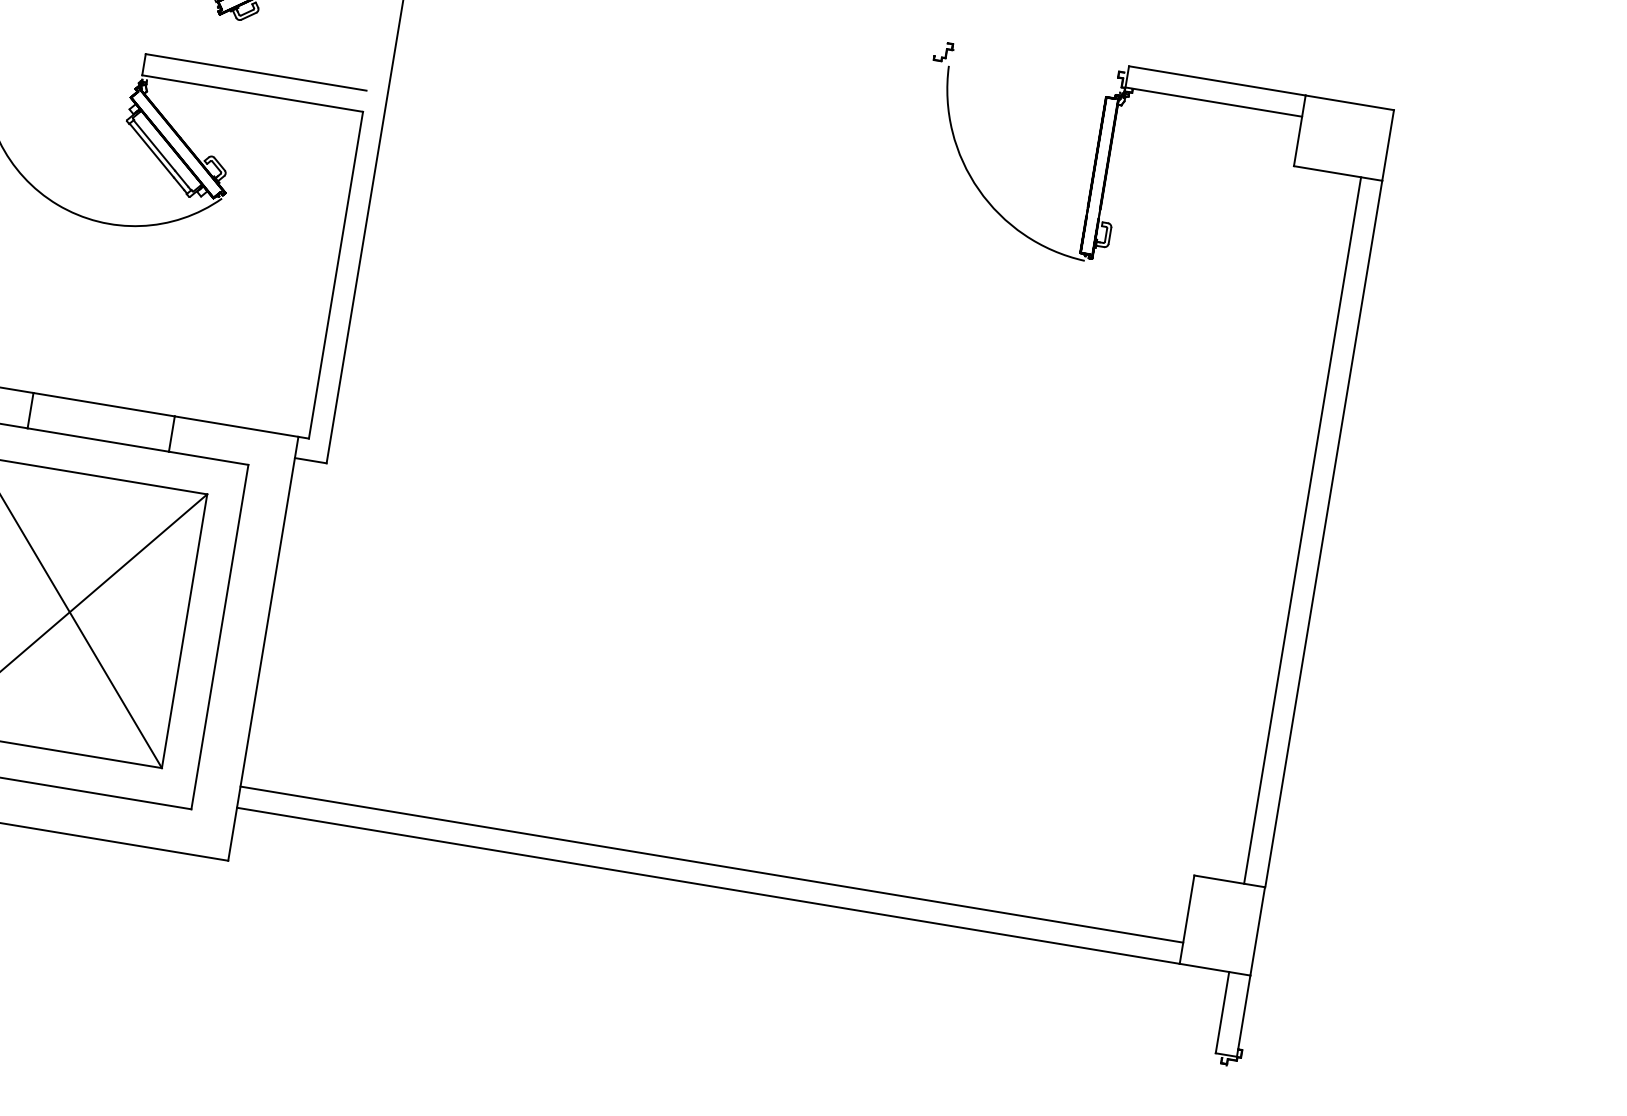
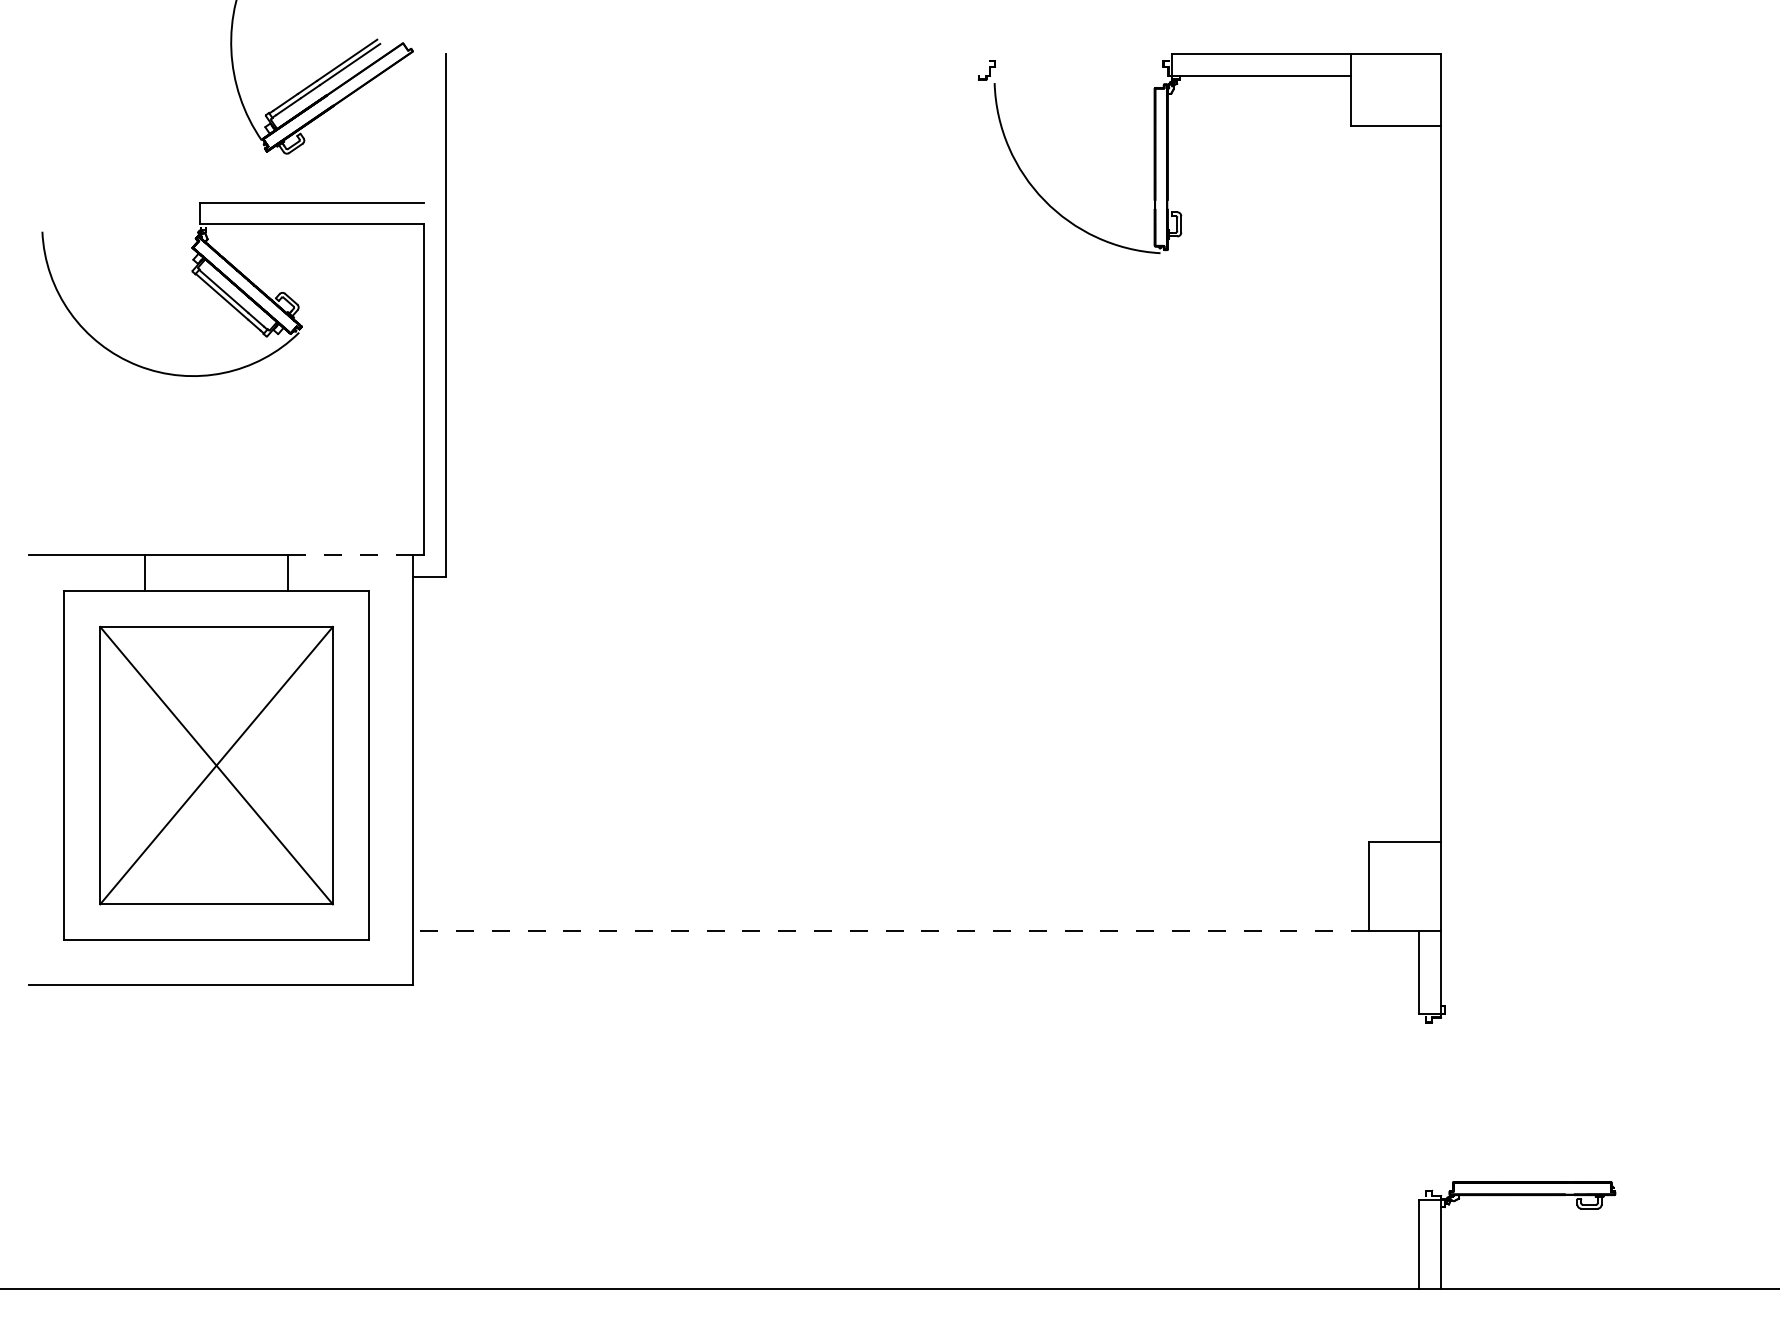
line: (236, 426) -> (350, 555), solid -> dashed
line: (1302, 530) -> (1419, 483), removed
line: (712, 864) -> (891, 909), removed
line: (708, 886) -> (891, 931), solid -> dashed

